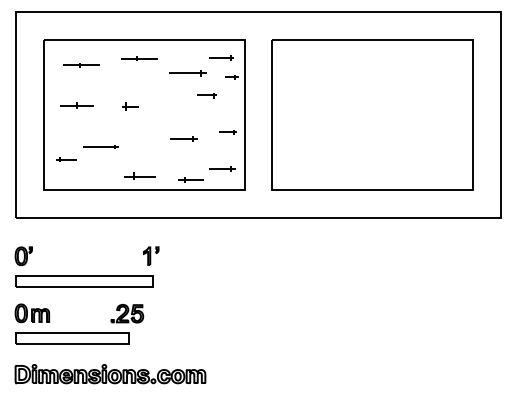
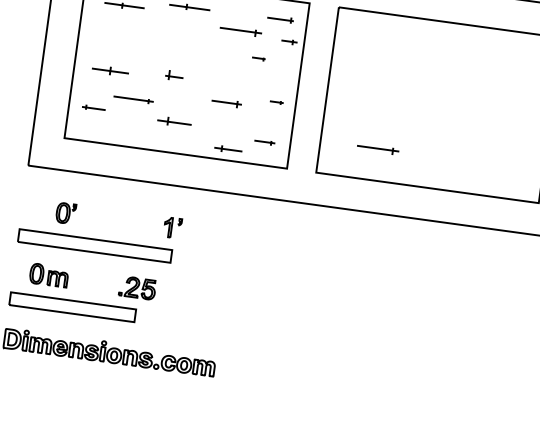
part: (206, 95) -> (258, 58), size x0.6
part: (76, 105) -> (109, 70), moved
part: (130, 106) -> (174, 76), moved
part: (227, 132) -> (275, 102), size x0.7
part: (323, 161) -> (377, 149), added
part: (222, 168) -> (264, 141), size x0.7
part: (139, 175) -> (174, 121), moved
part: (23, 256) -> (65, 213), moved
part: (31, 313) -> (48, 275), moved

